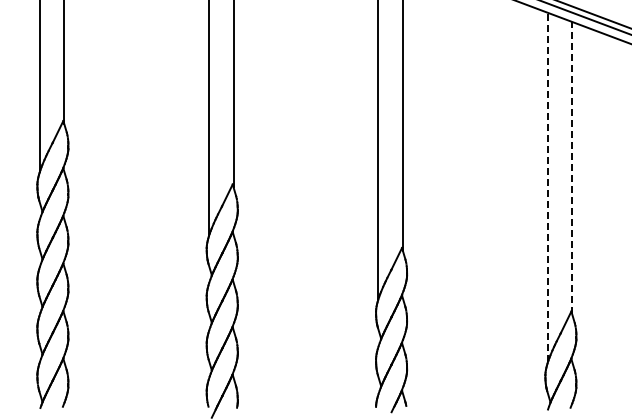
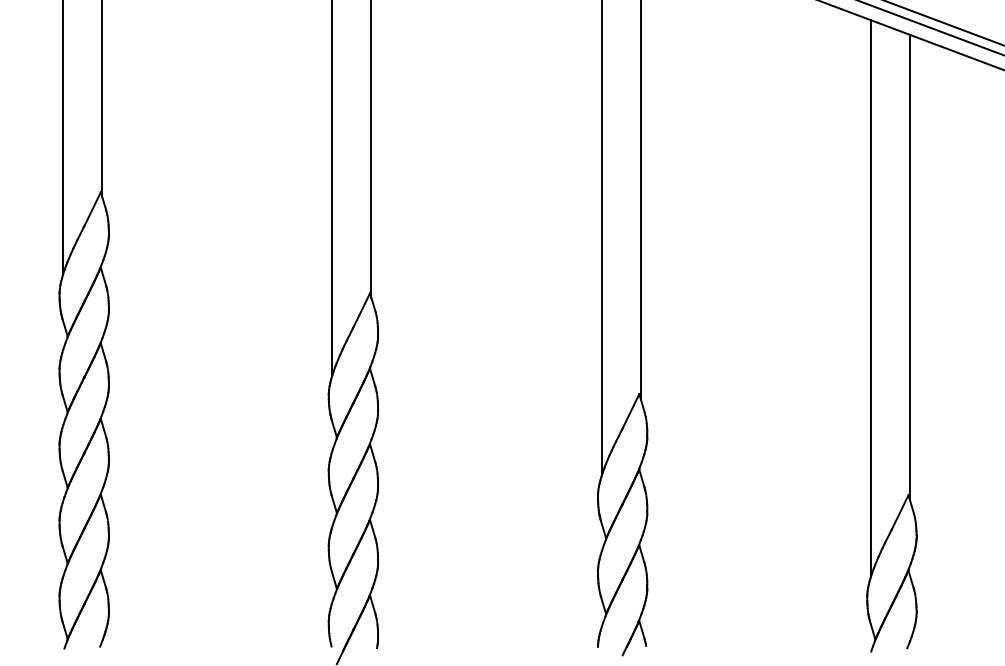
line: (572, 167) -> (910, 266), dashed -> solid
line: (547, 187) -> (870, 298), dashed -> solid

